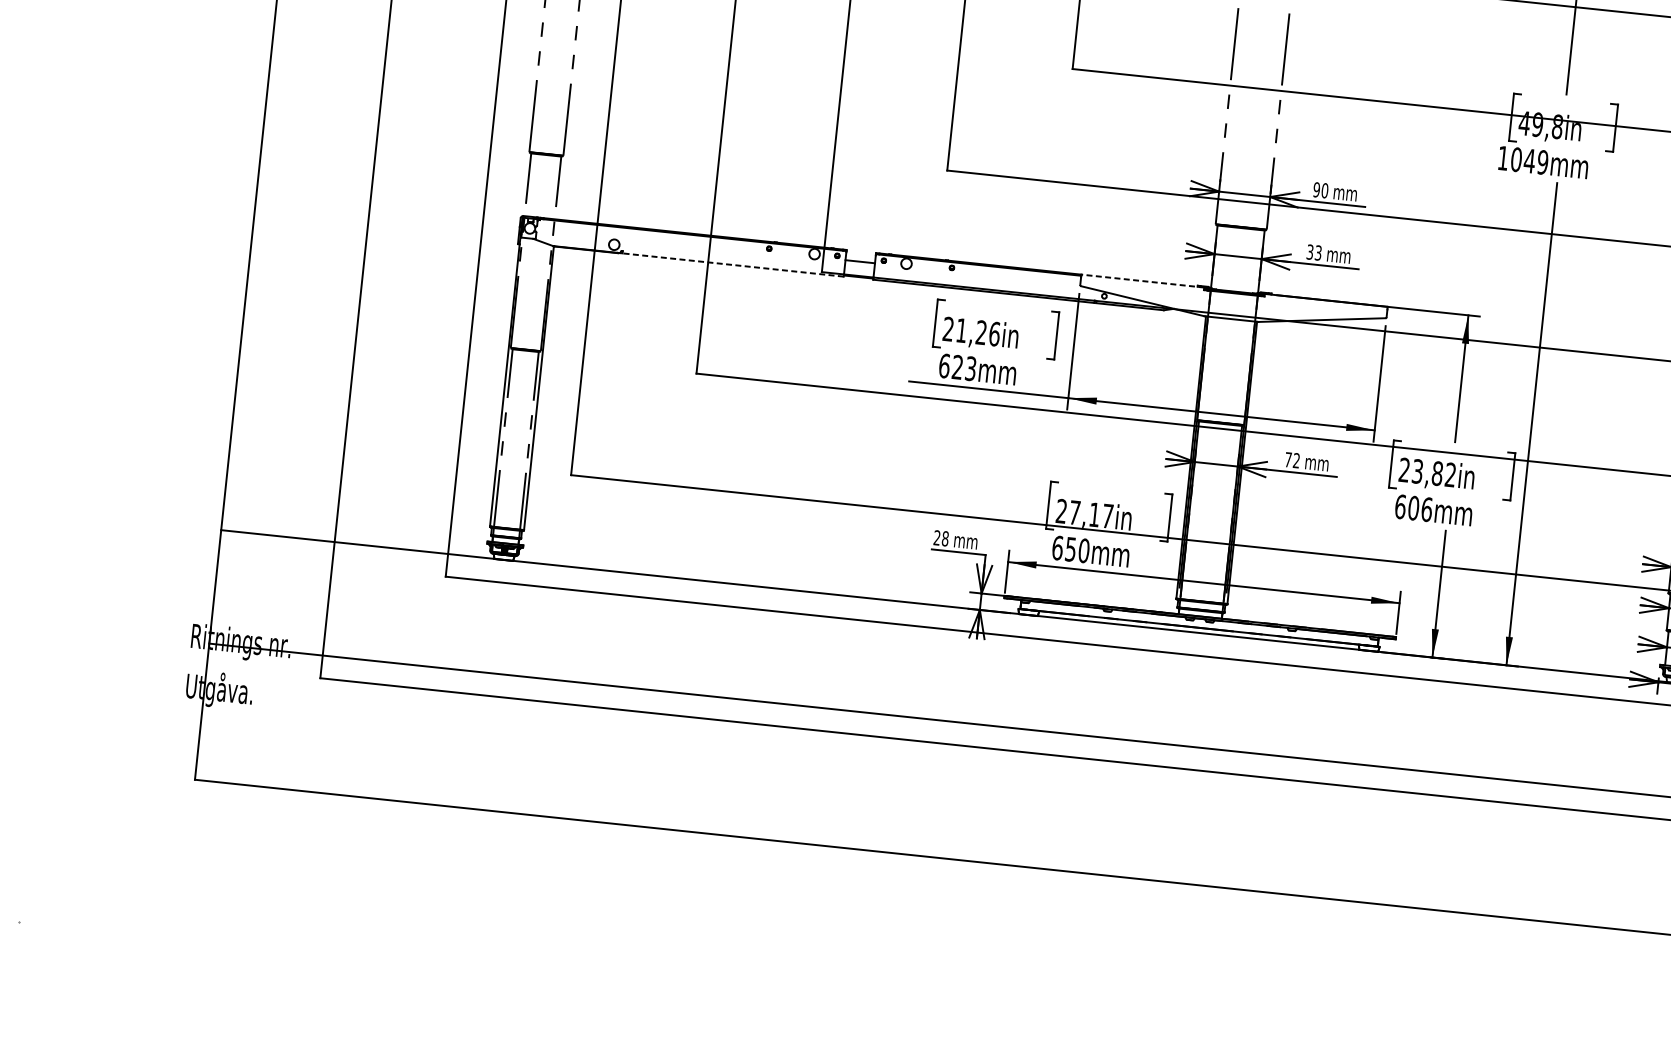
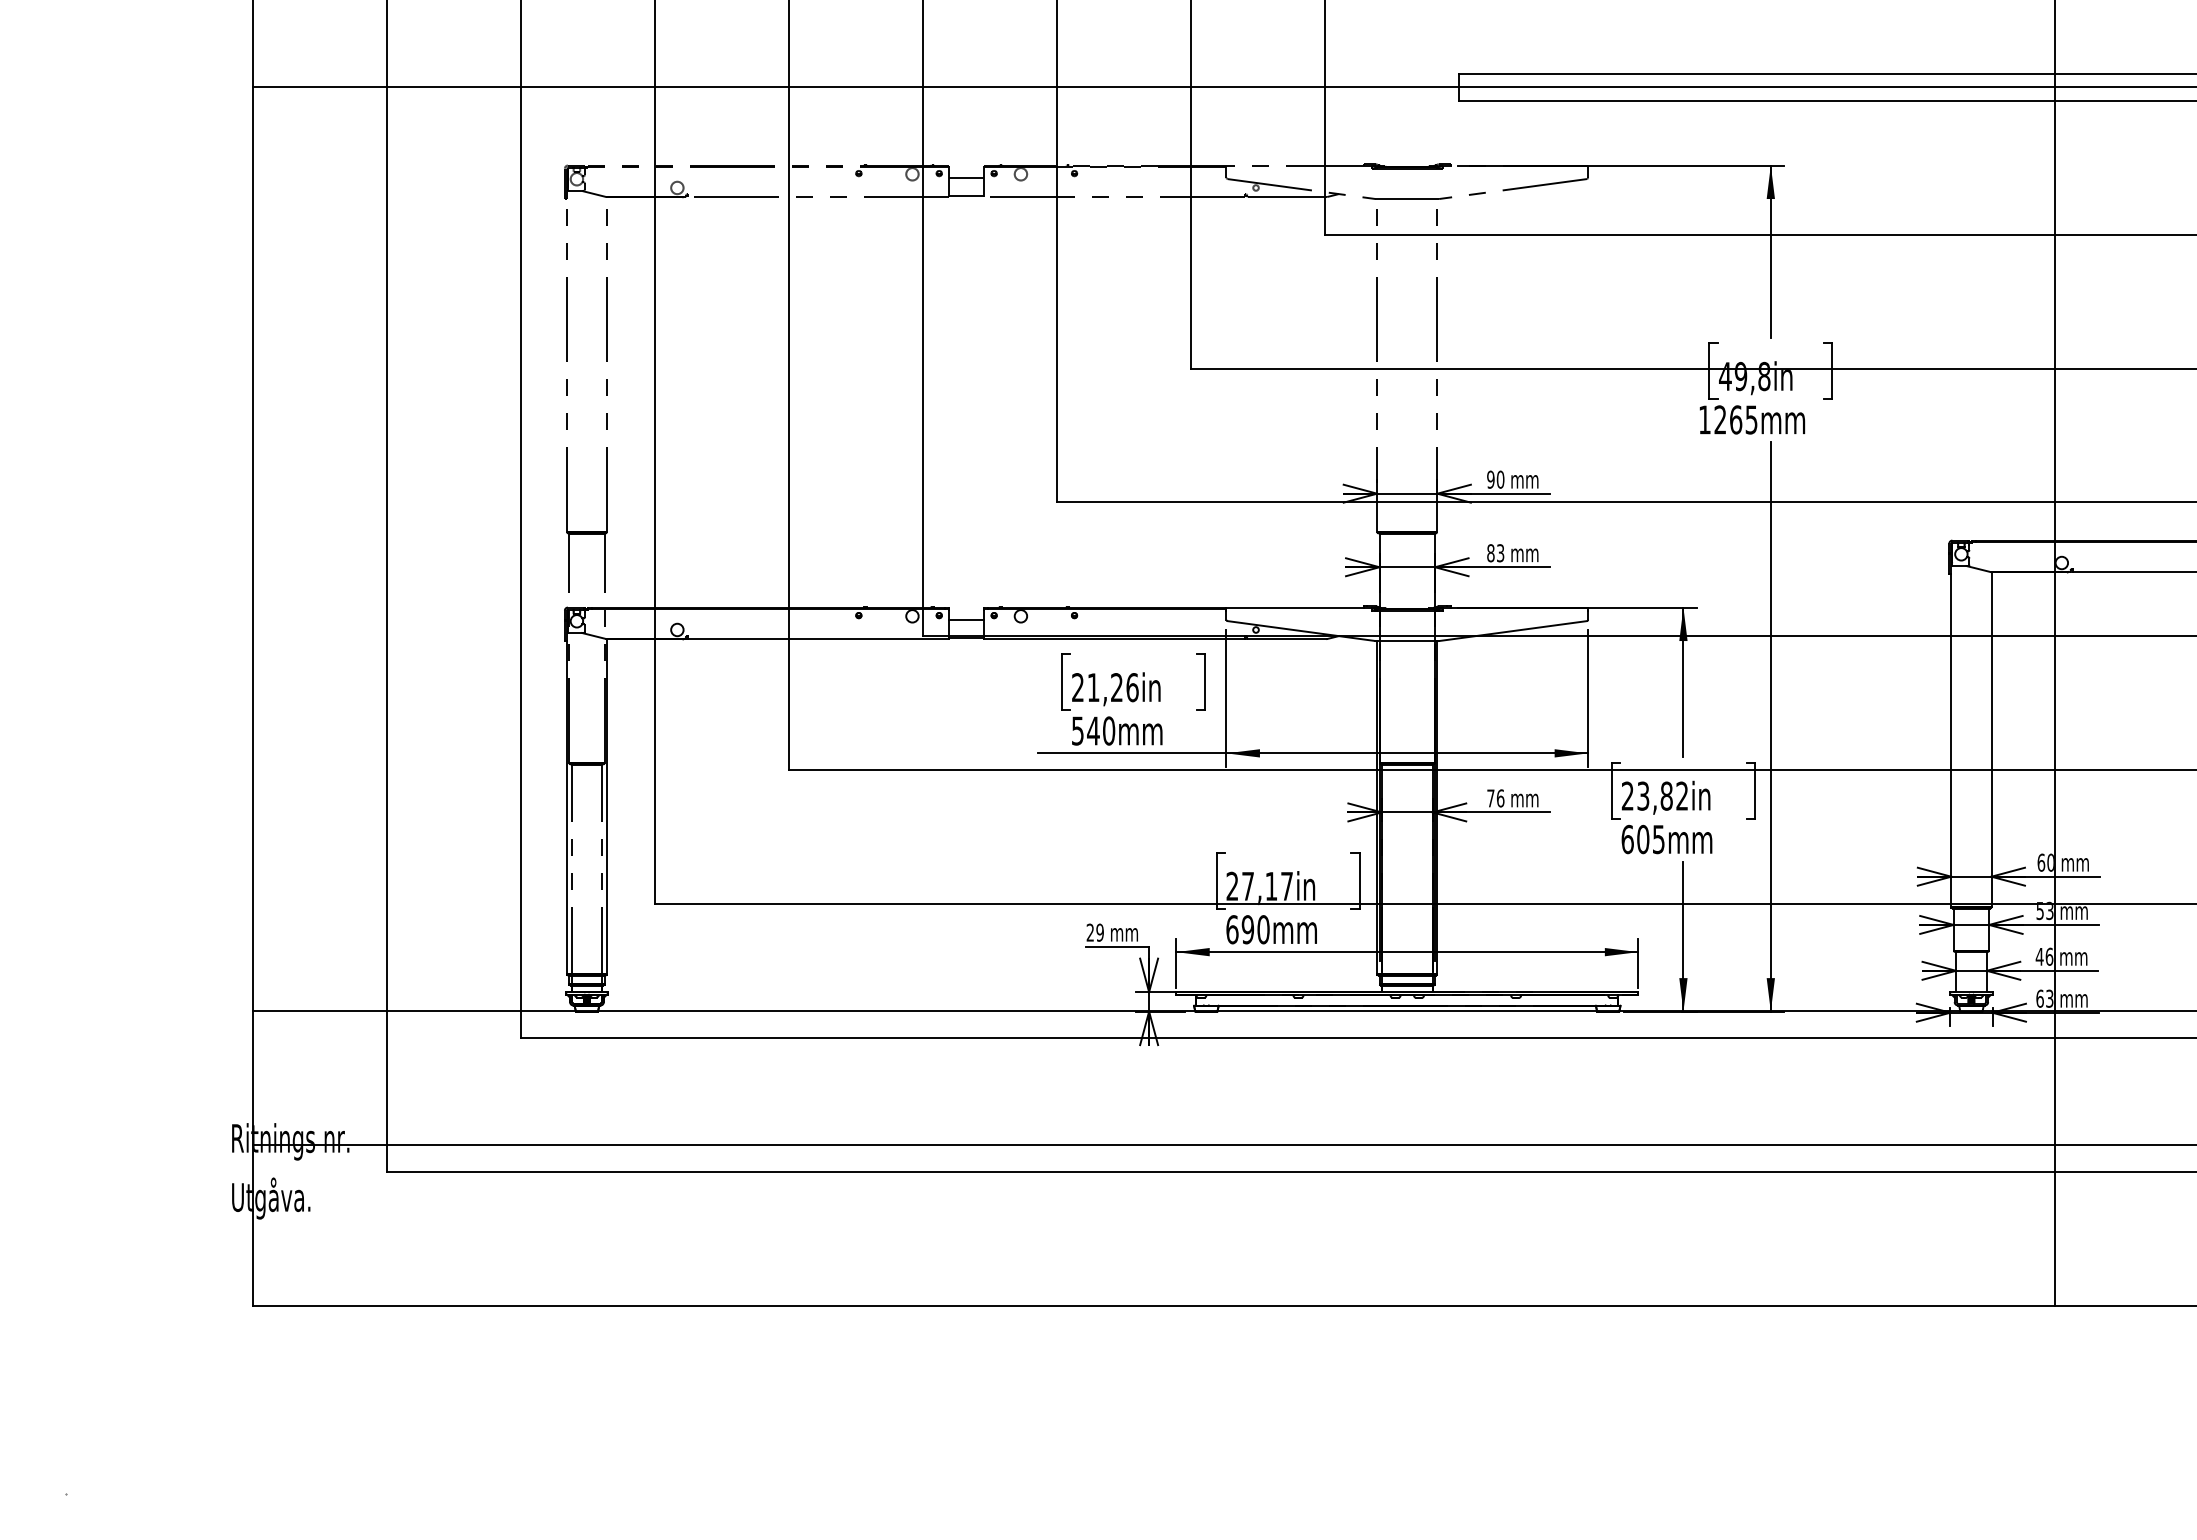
text: (1529, 160) -> (1735, 419), 1049mm -> 1265mm
text: (1309, 252) -> (1490, 553), 33 -> 83
line: (732, 265) -> (818, 639), dashed -> solid
line: (1143, 281) -> (1299, 607), dashed -> solid
text: (957, 366) -> (1093, 730), 623mm -> 540mm
text: (1296, 460) -> (1500, 798), 72 -> 76
text: (1426, 509) -> (1658, 839), 606mm -> 605mm
text: (944, 538) -> (1099, 932), 28 -> 29
text: (1070, 549) -> (1247, 929), 650mm -> 690mm

